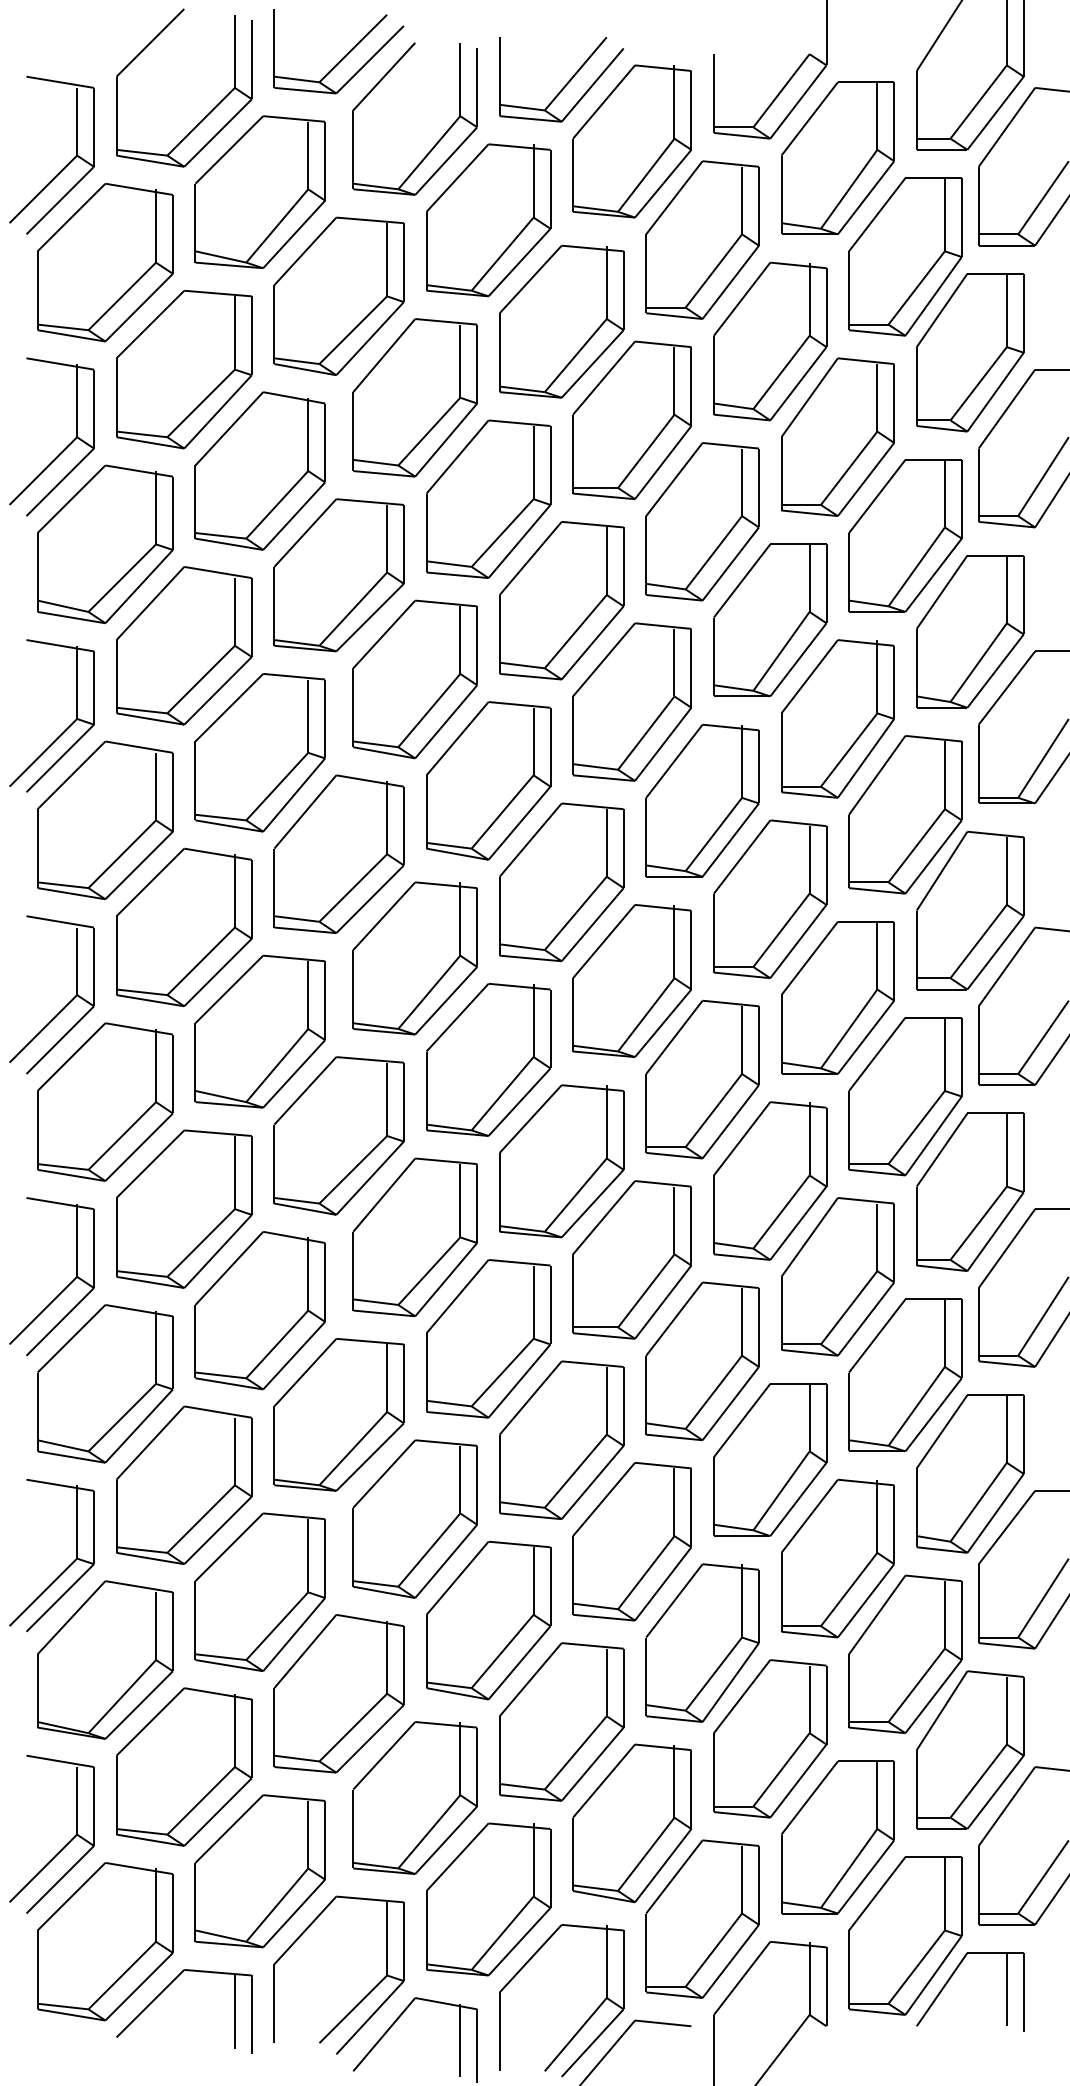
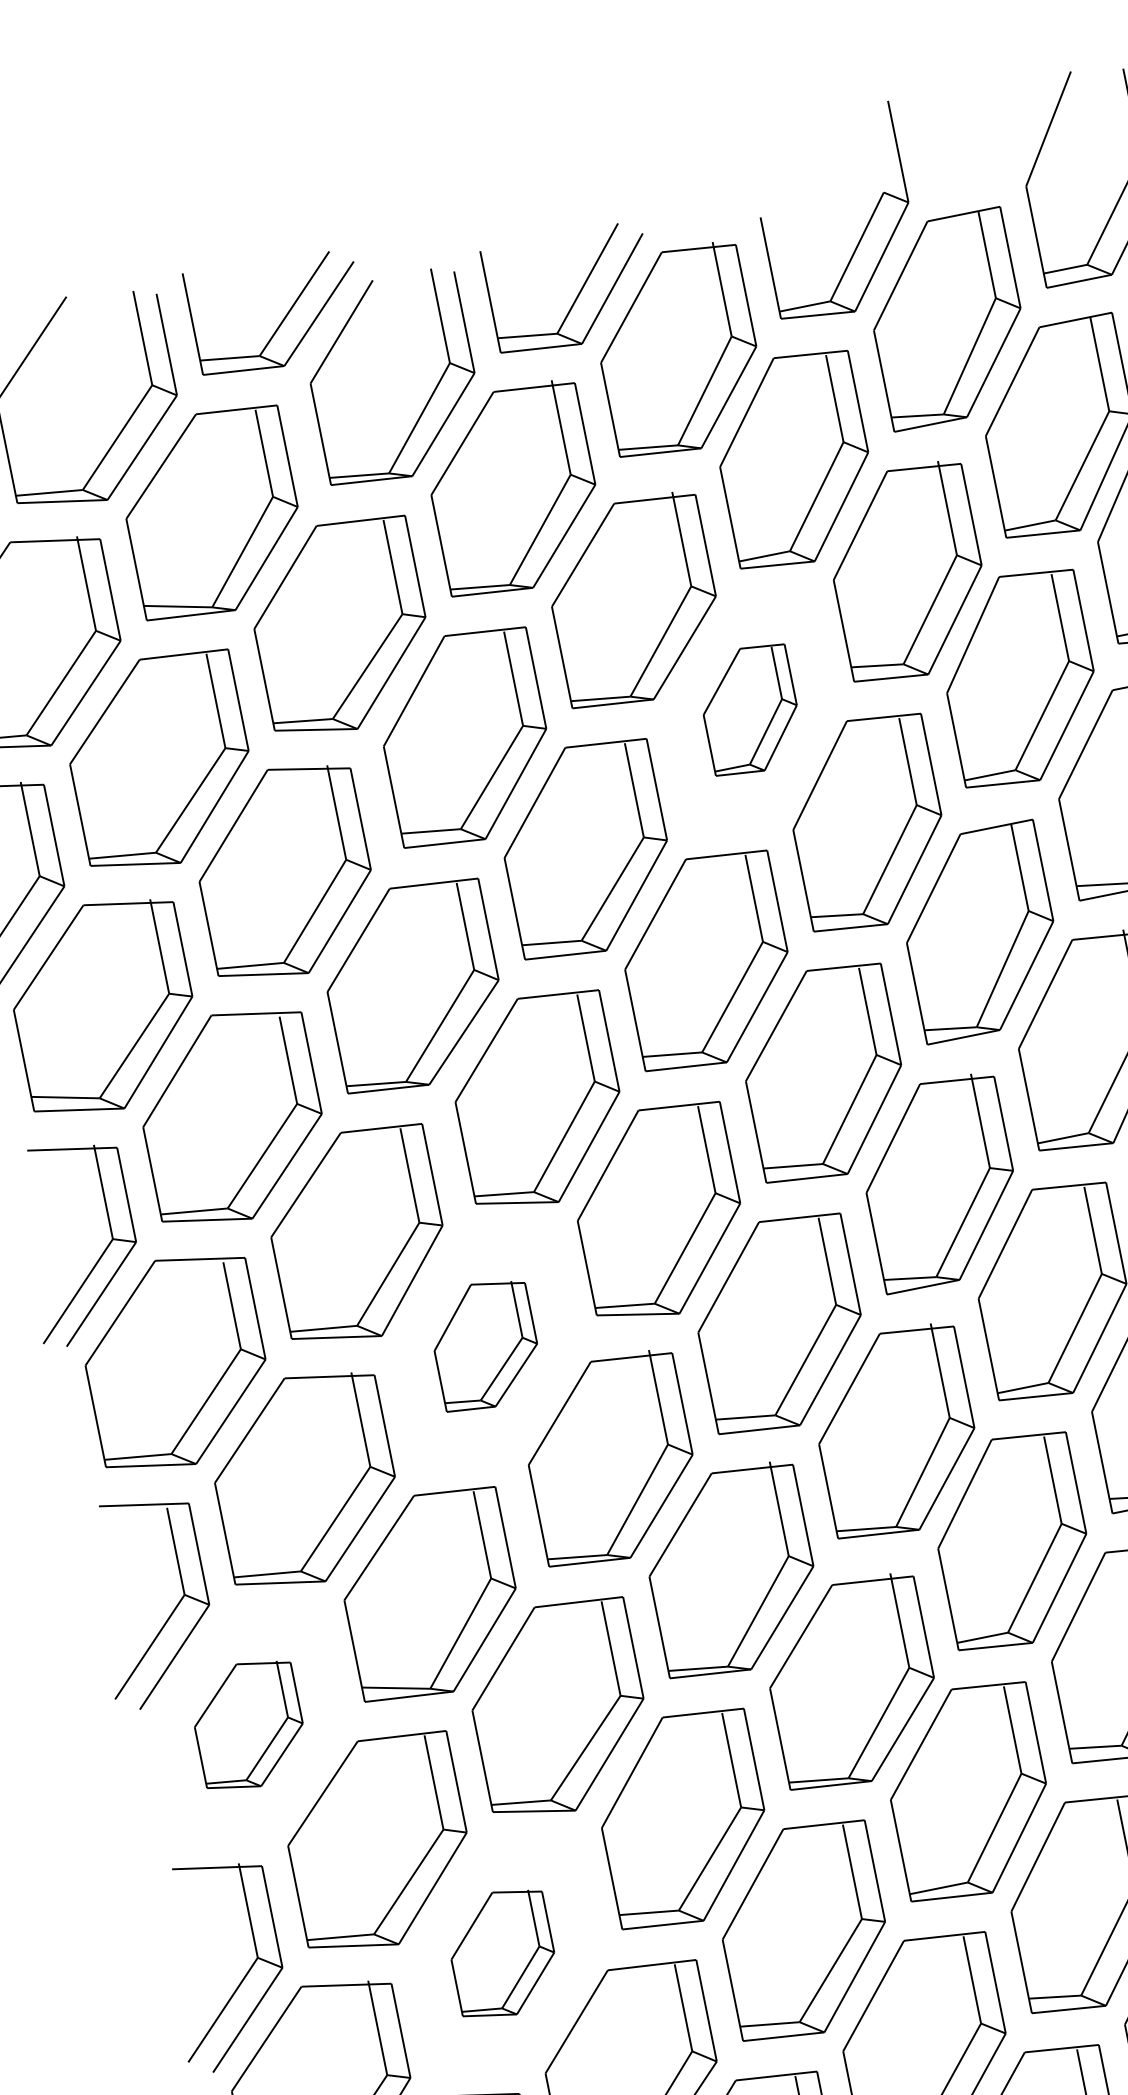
part: (631, 419) -> (749, 709), size x0.6
part: (338, 853) -> (484, 1344), size x0.6
part: (105, 1101) -> (248, 1724), size x0.6
part: (259, 1310) -> (501, 1953), size x0.6

